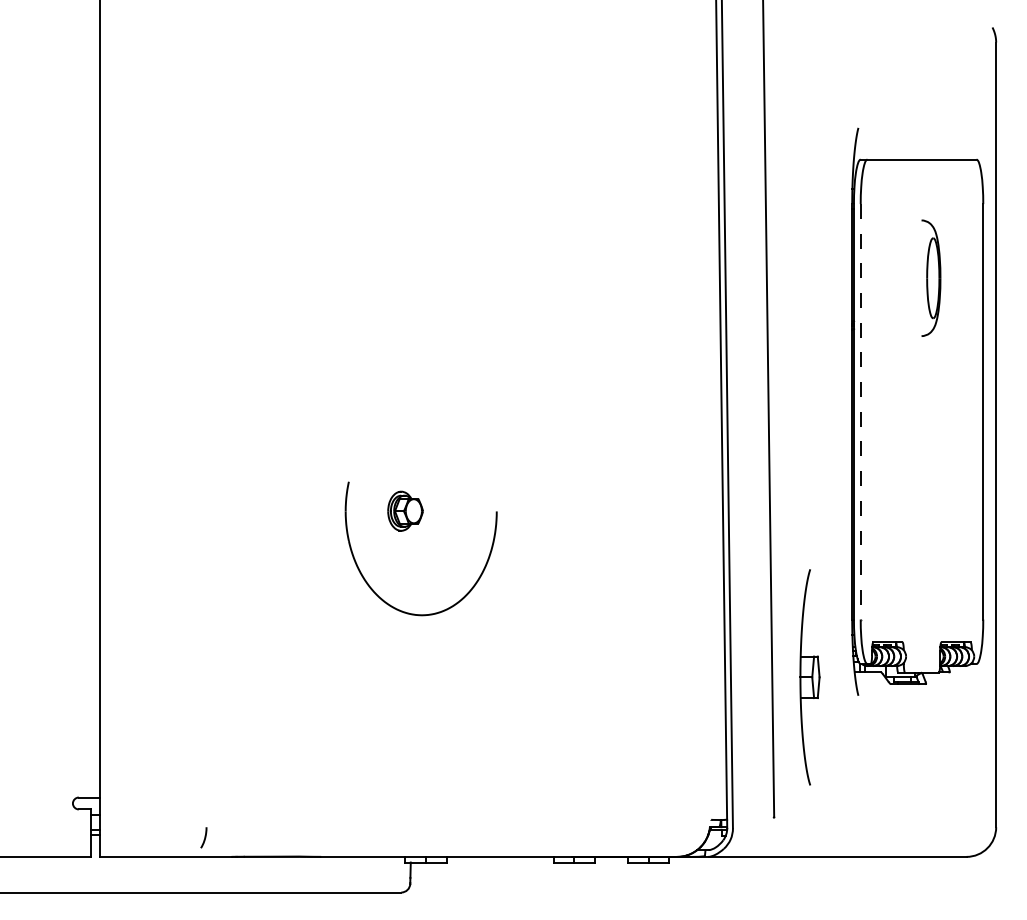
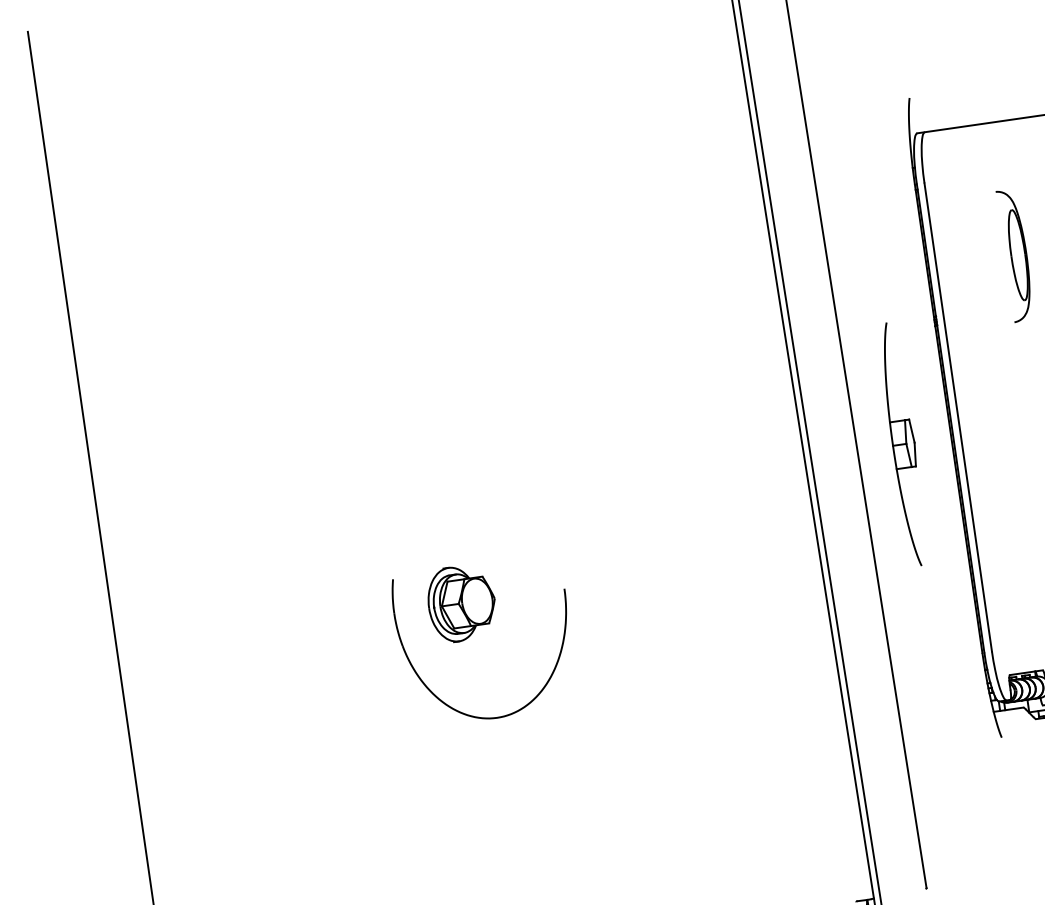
line: (860, 411) -> (957, 417), dashed -> solid
part: (405, 510) -> (461, 602), size x1.67
part: (809, 677) -> (903, 444), moved

